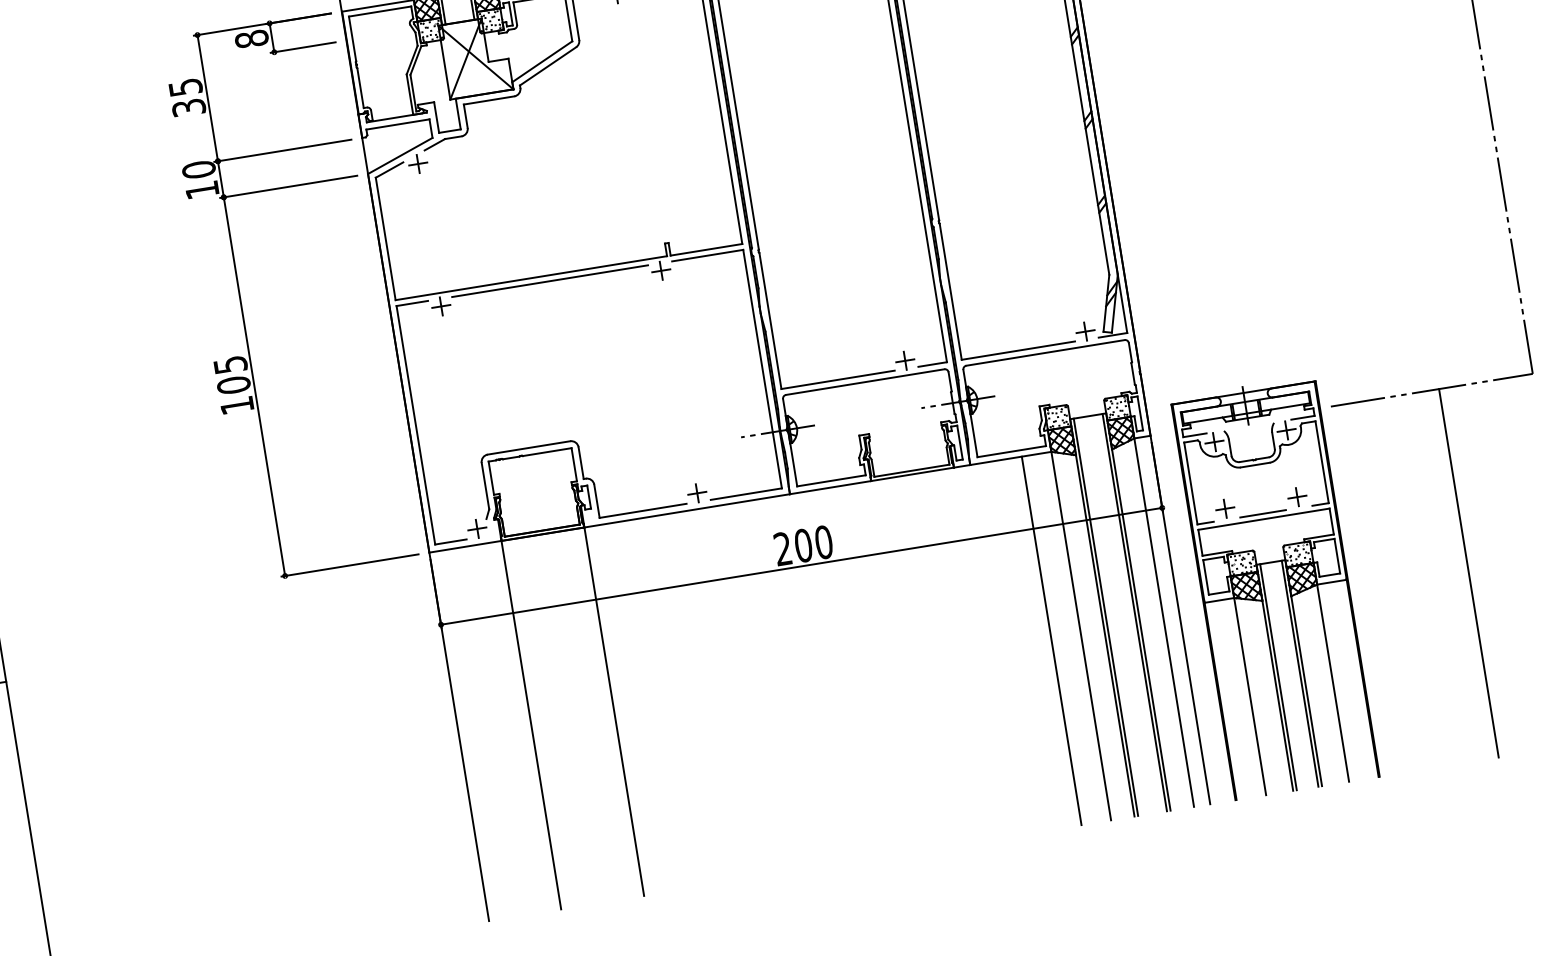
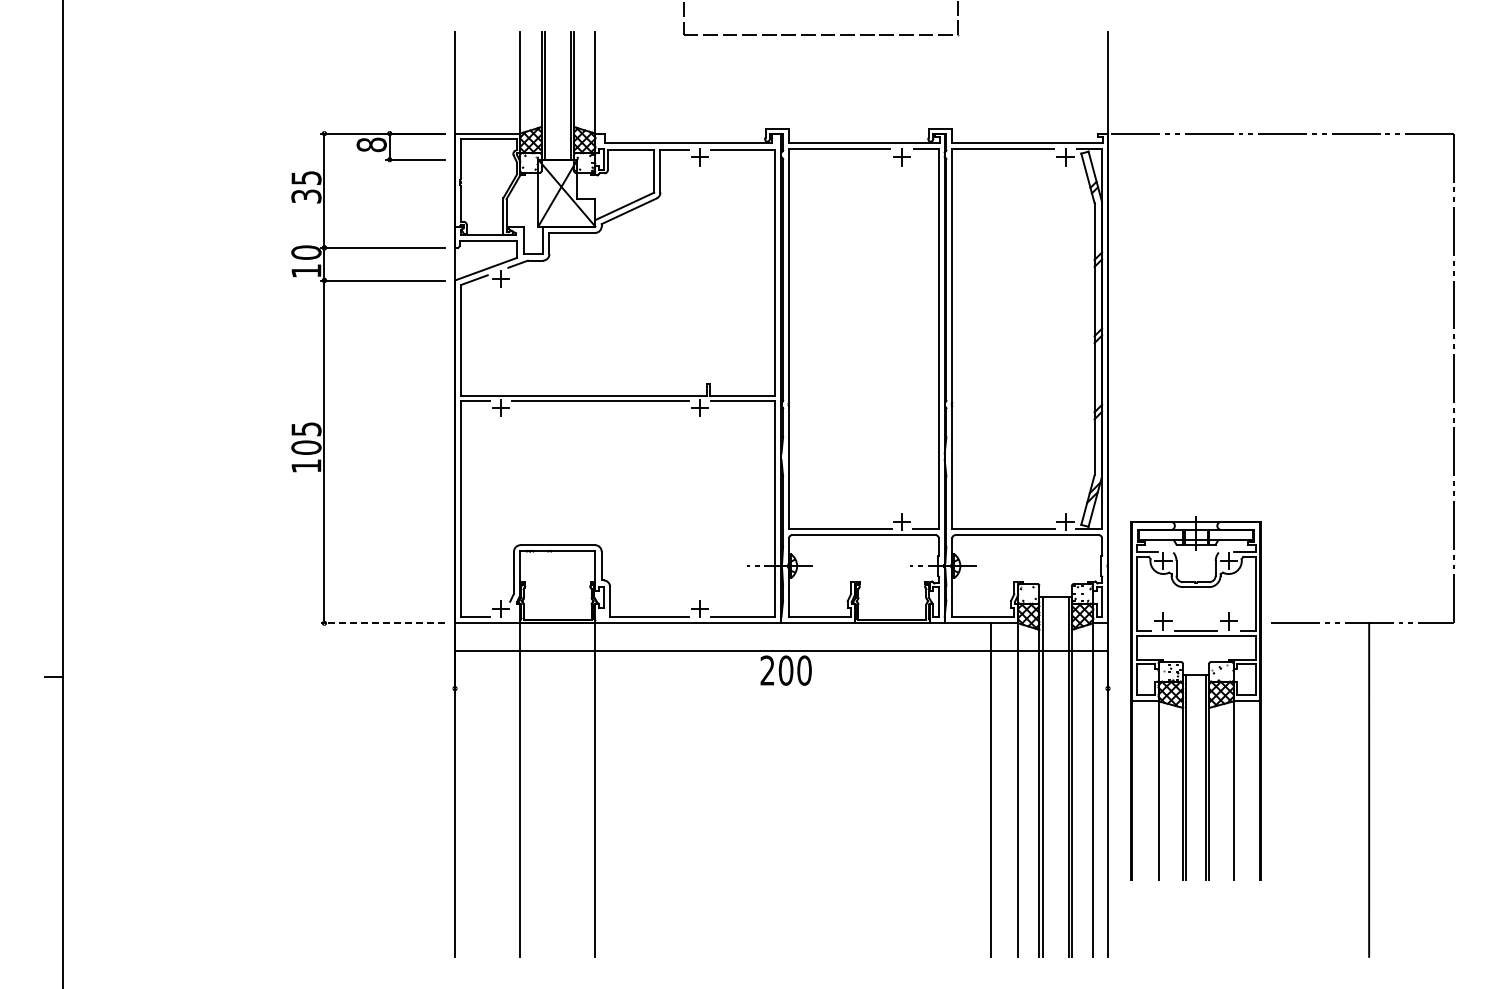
line: (349, 565) -> (382, 623), solid -> dashed
line: (801, 566) -> (781, 650), moved
part: (1264, 589) -> (1186, 698), moved

